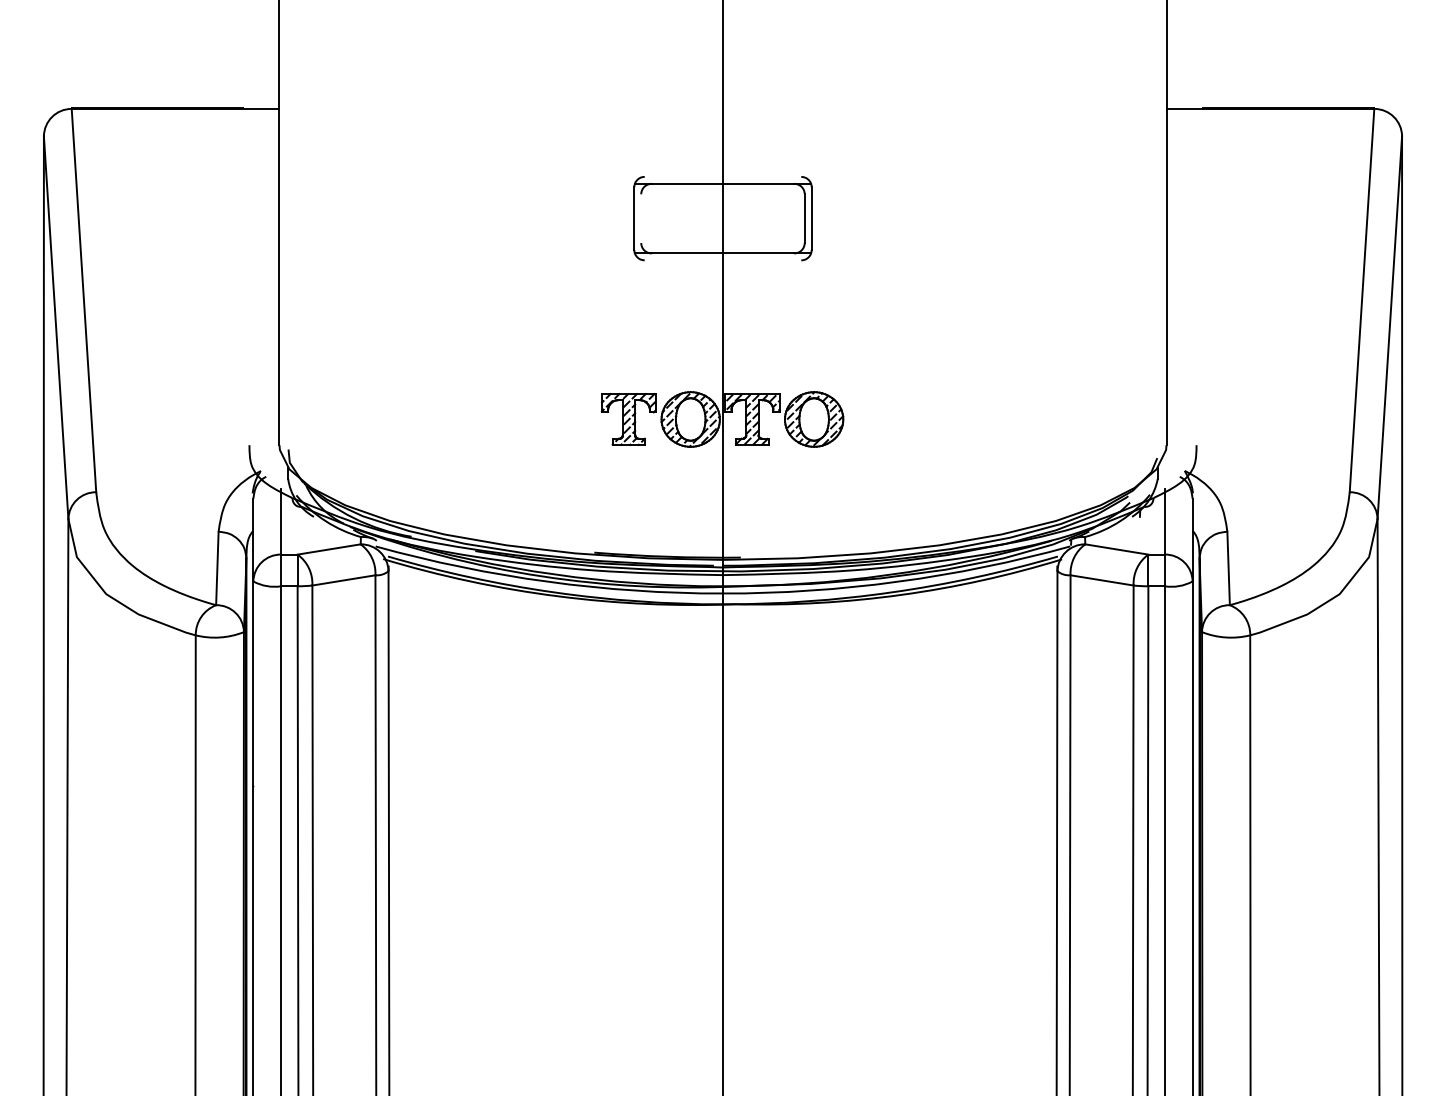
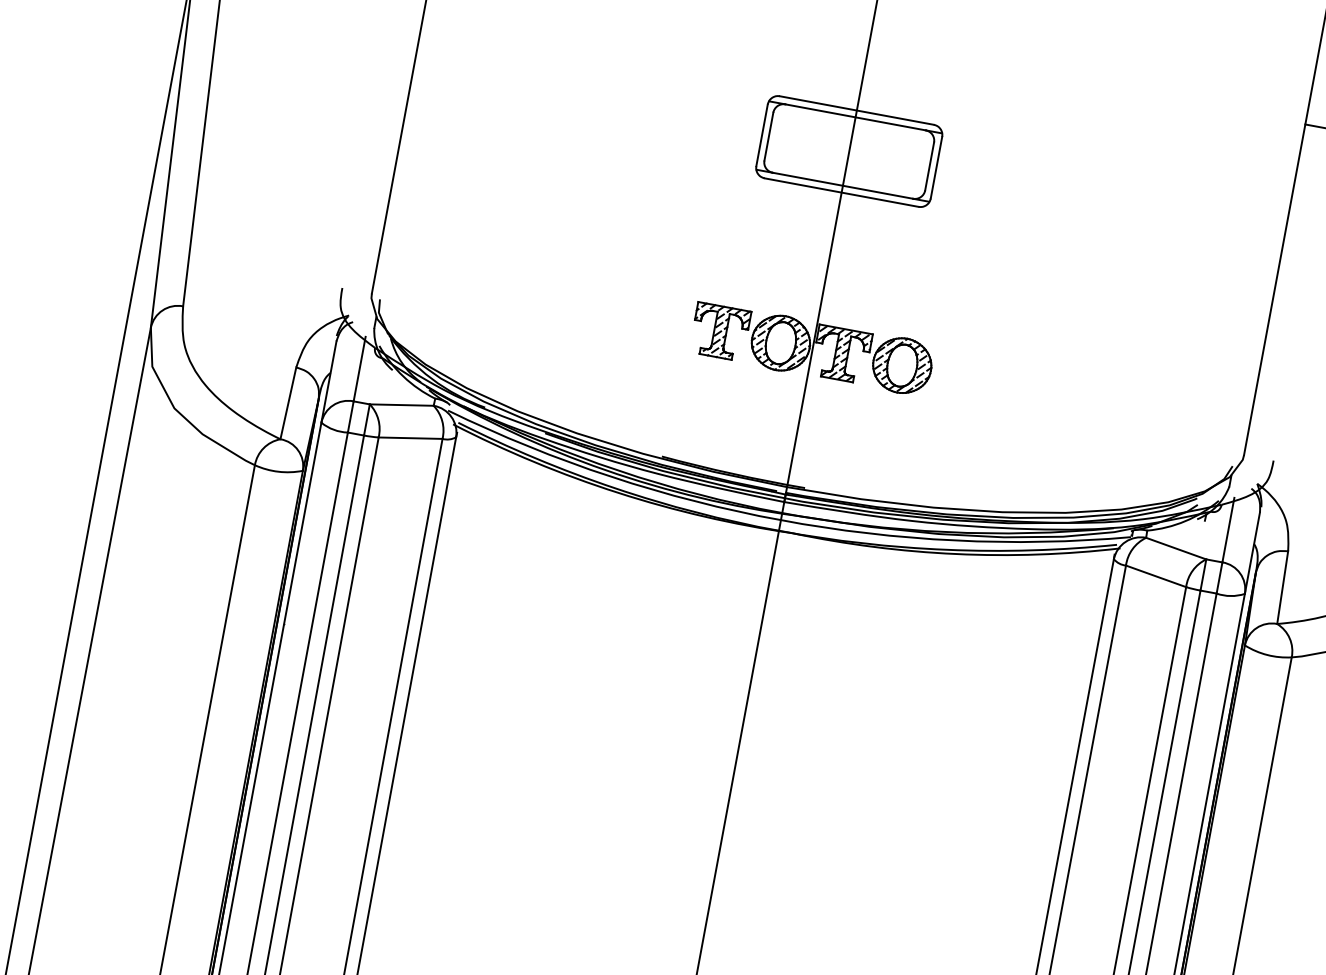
line: (722, 176) -> (856, 110), added
line: (641, 218) -> (769, 136), added
line: (722, 260) -> (841, 192), added

